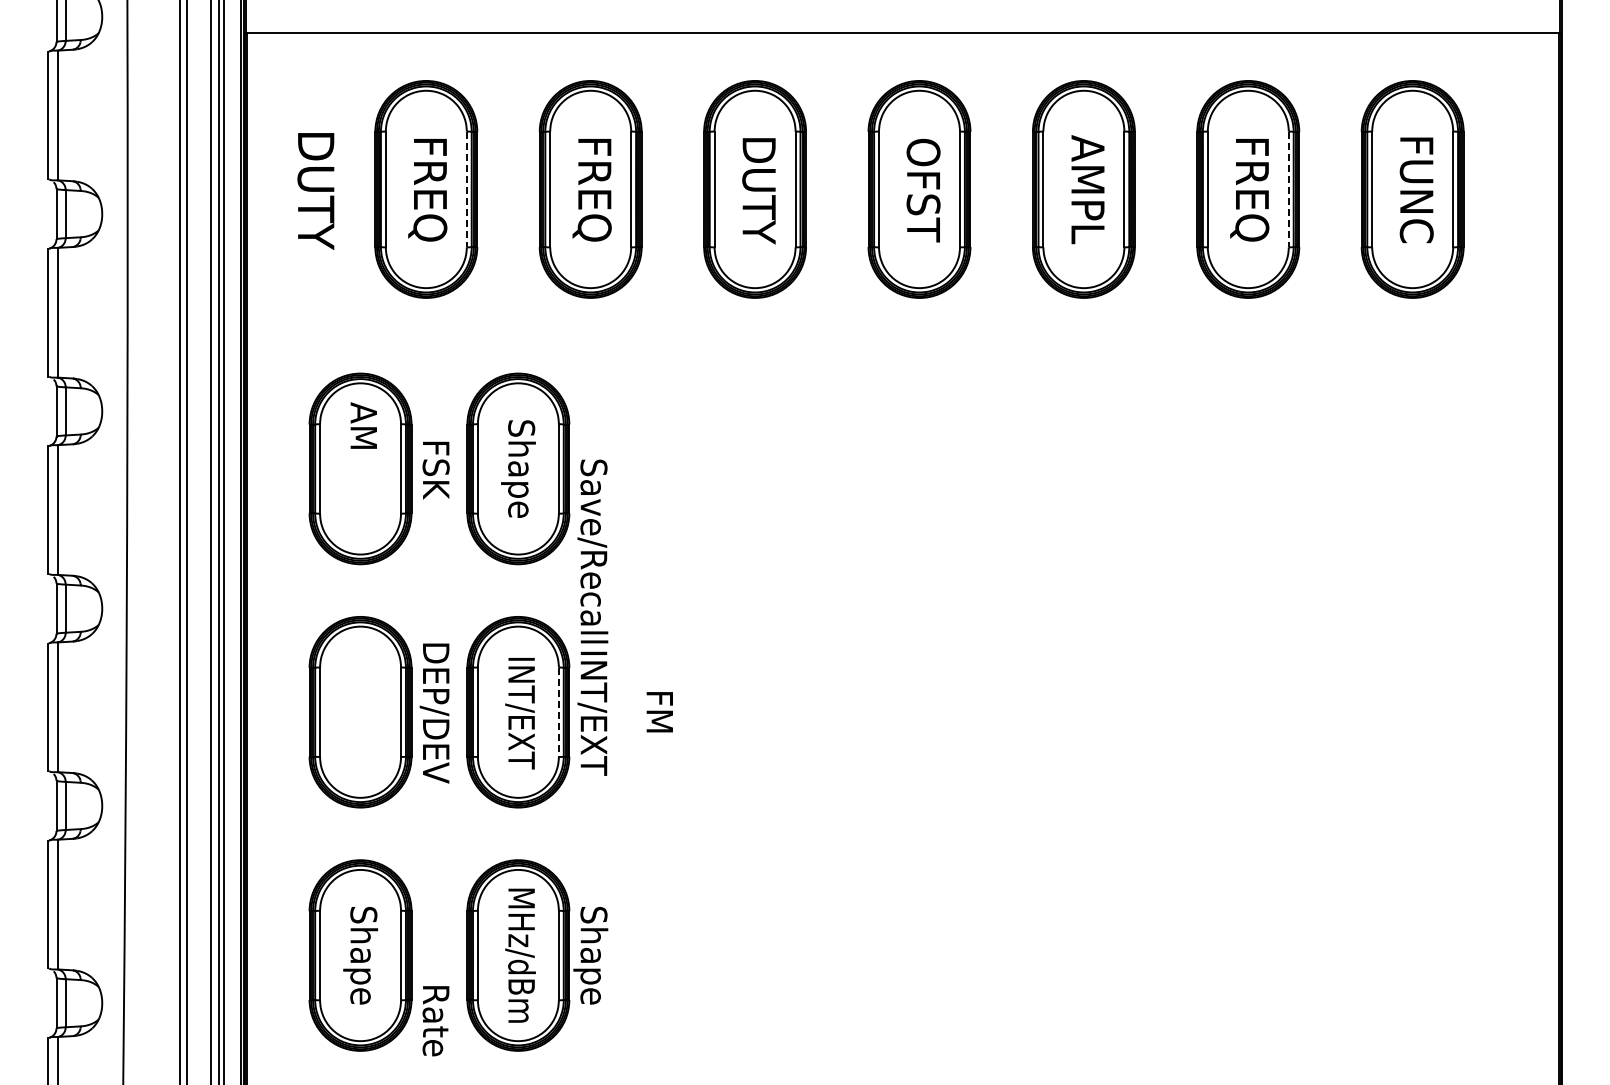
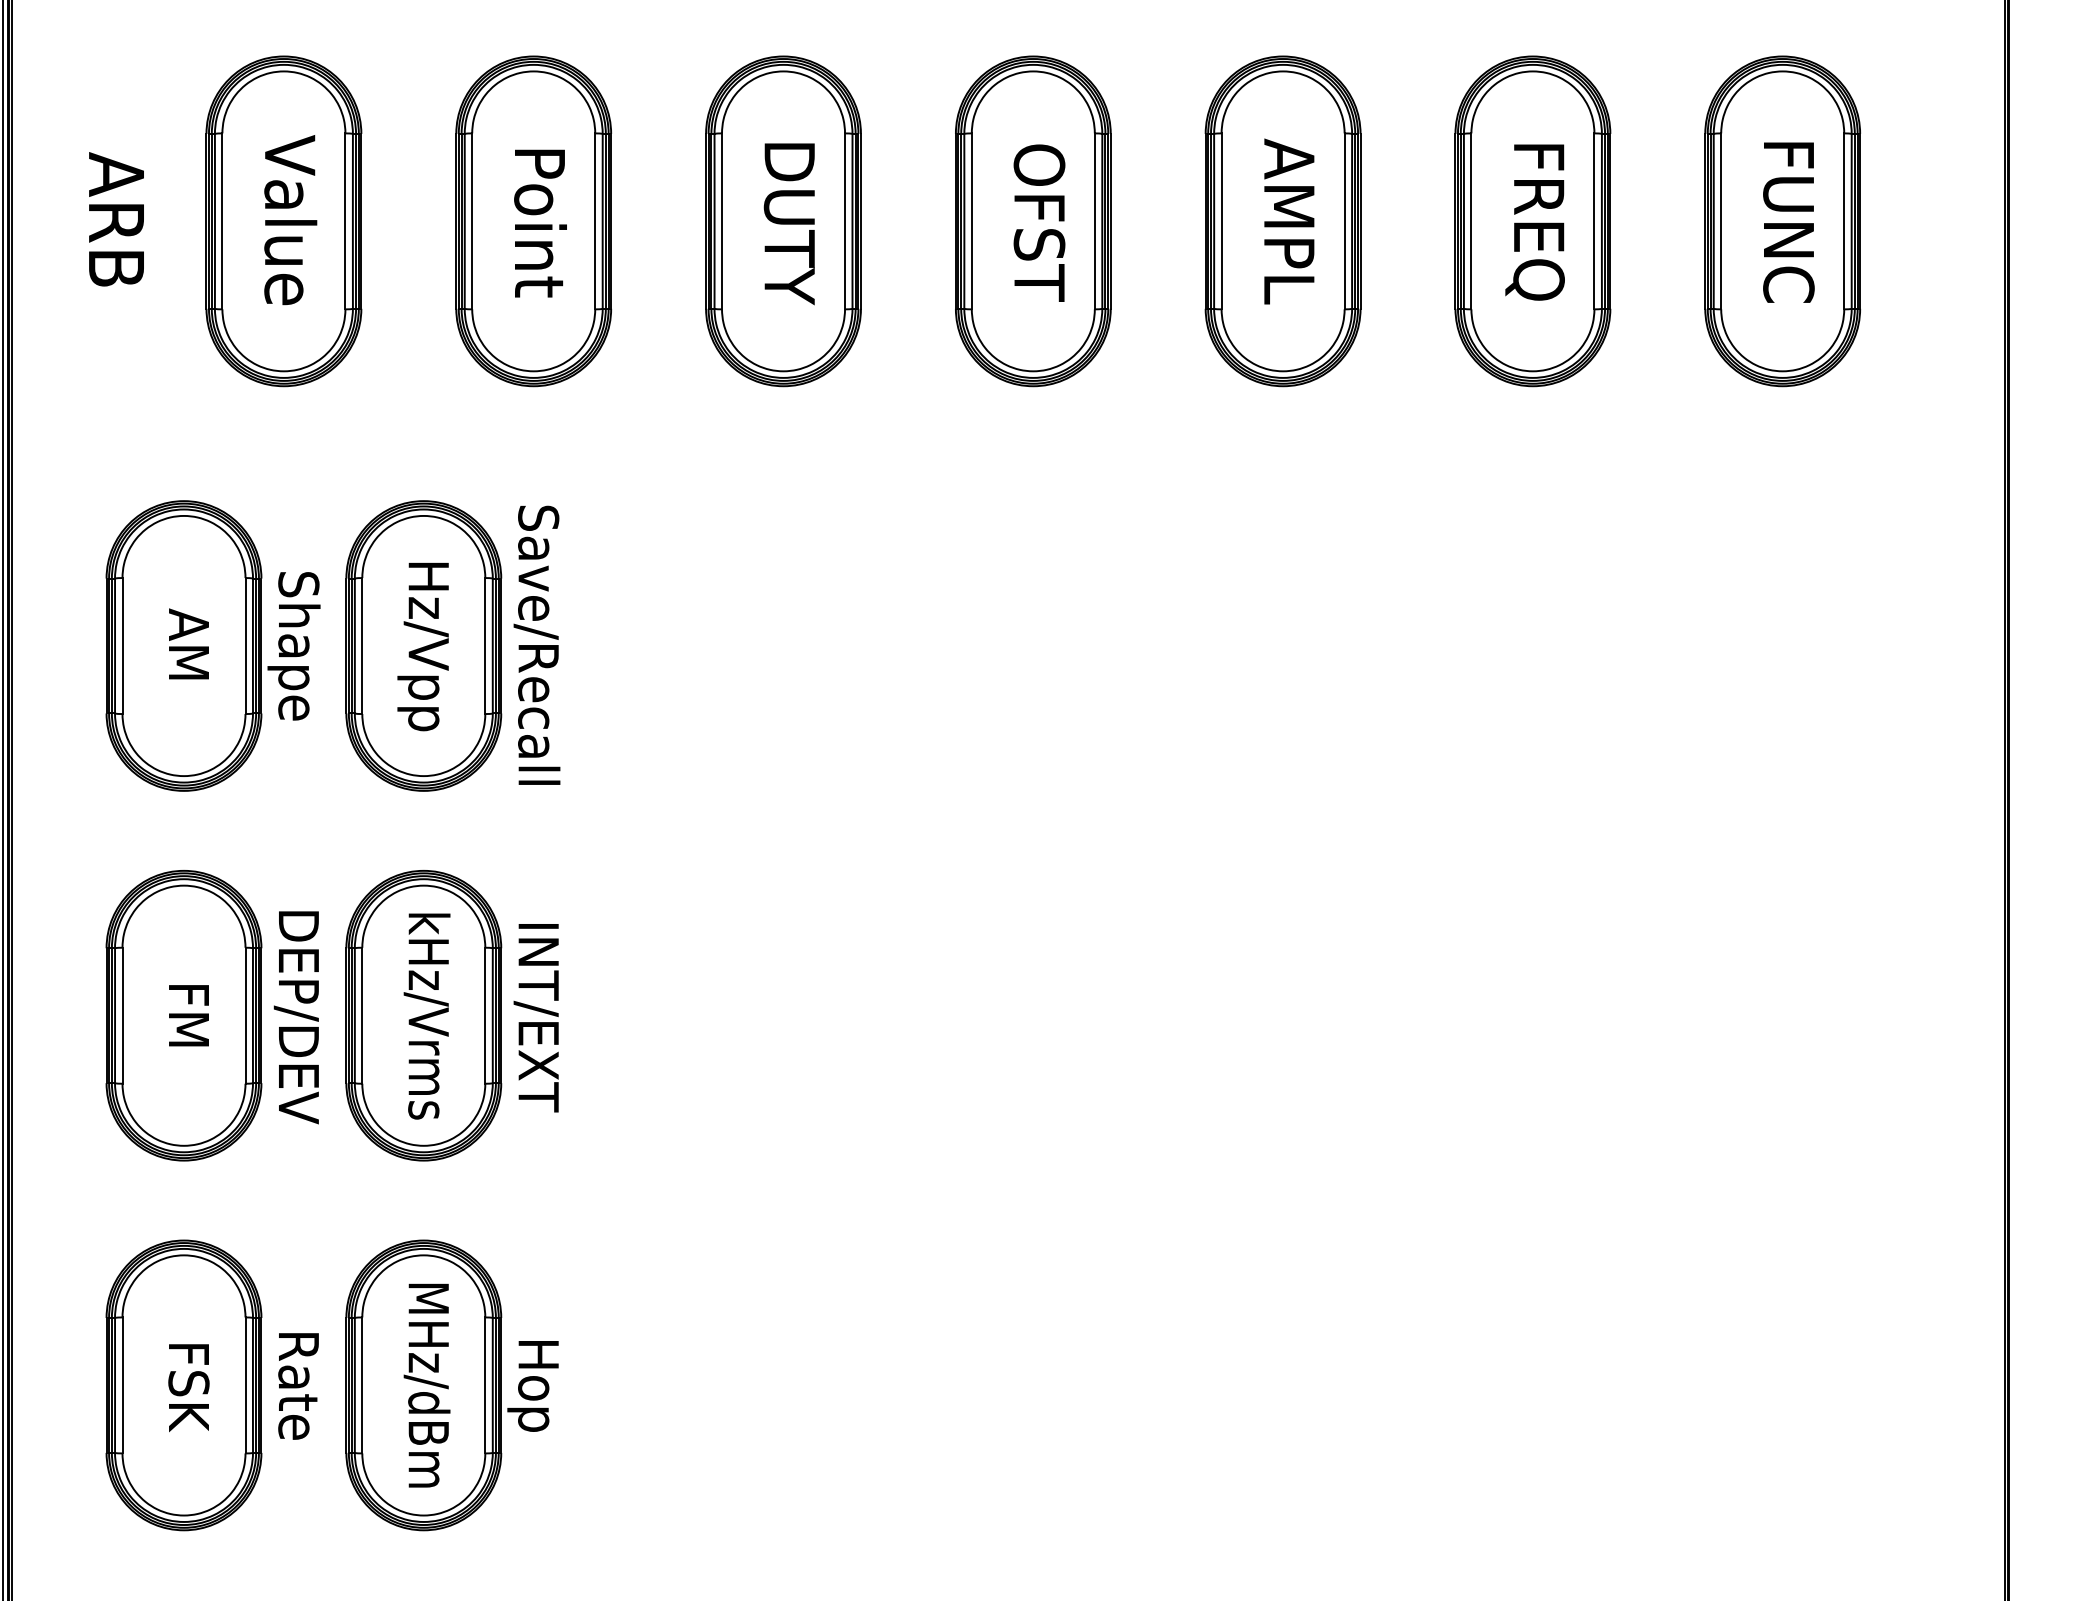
text: (428, 188) -> (287, 219), FREQ -> Value
line: (466, 189) -> (344, 221), dashed -> solid
text: (592, 189) -> (536, 221), FREQ -> Point
line: (1288, 189) -> (1594, 221), dashed -> solid
text: (315, 191) -> (115, 224), DUTY -> ARB
text: (363, 425) -> (188, 643), moved
text: (432, 468) -> (293, 645), FSK -> Shape
text: (518, 469) -> (423, 646), Shape -> Hz/Vpp
text: (592, 551) -> (536, 645), moved
text: (520, 712) -> (427, 1016), INT/EXT -> kHz/Vrms
line: (558, 712) -> (484, 1016), dashed -> solid
text: (659, 712) -> (188, 1016), moved
text: (360, 955) -> (183, 1385), Shape -> FSK
text: (590, 955) -> (533, 1385), Shape -> Hop
text: (435, 1021) -> (297, 1386), moved

